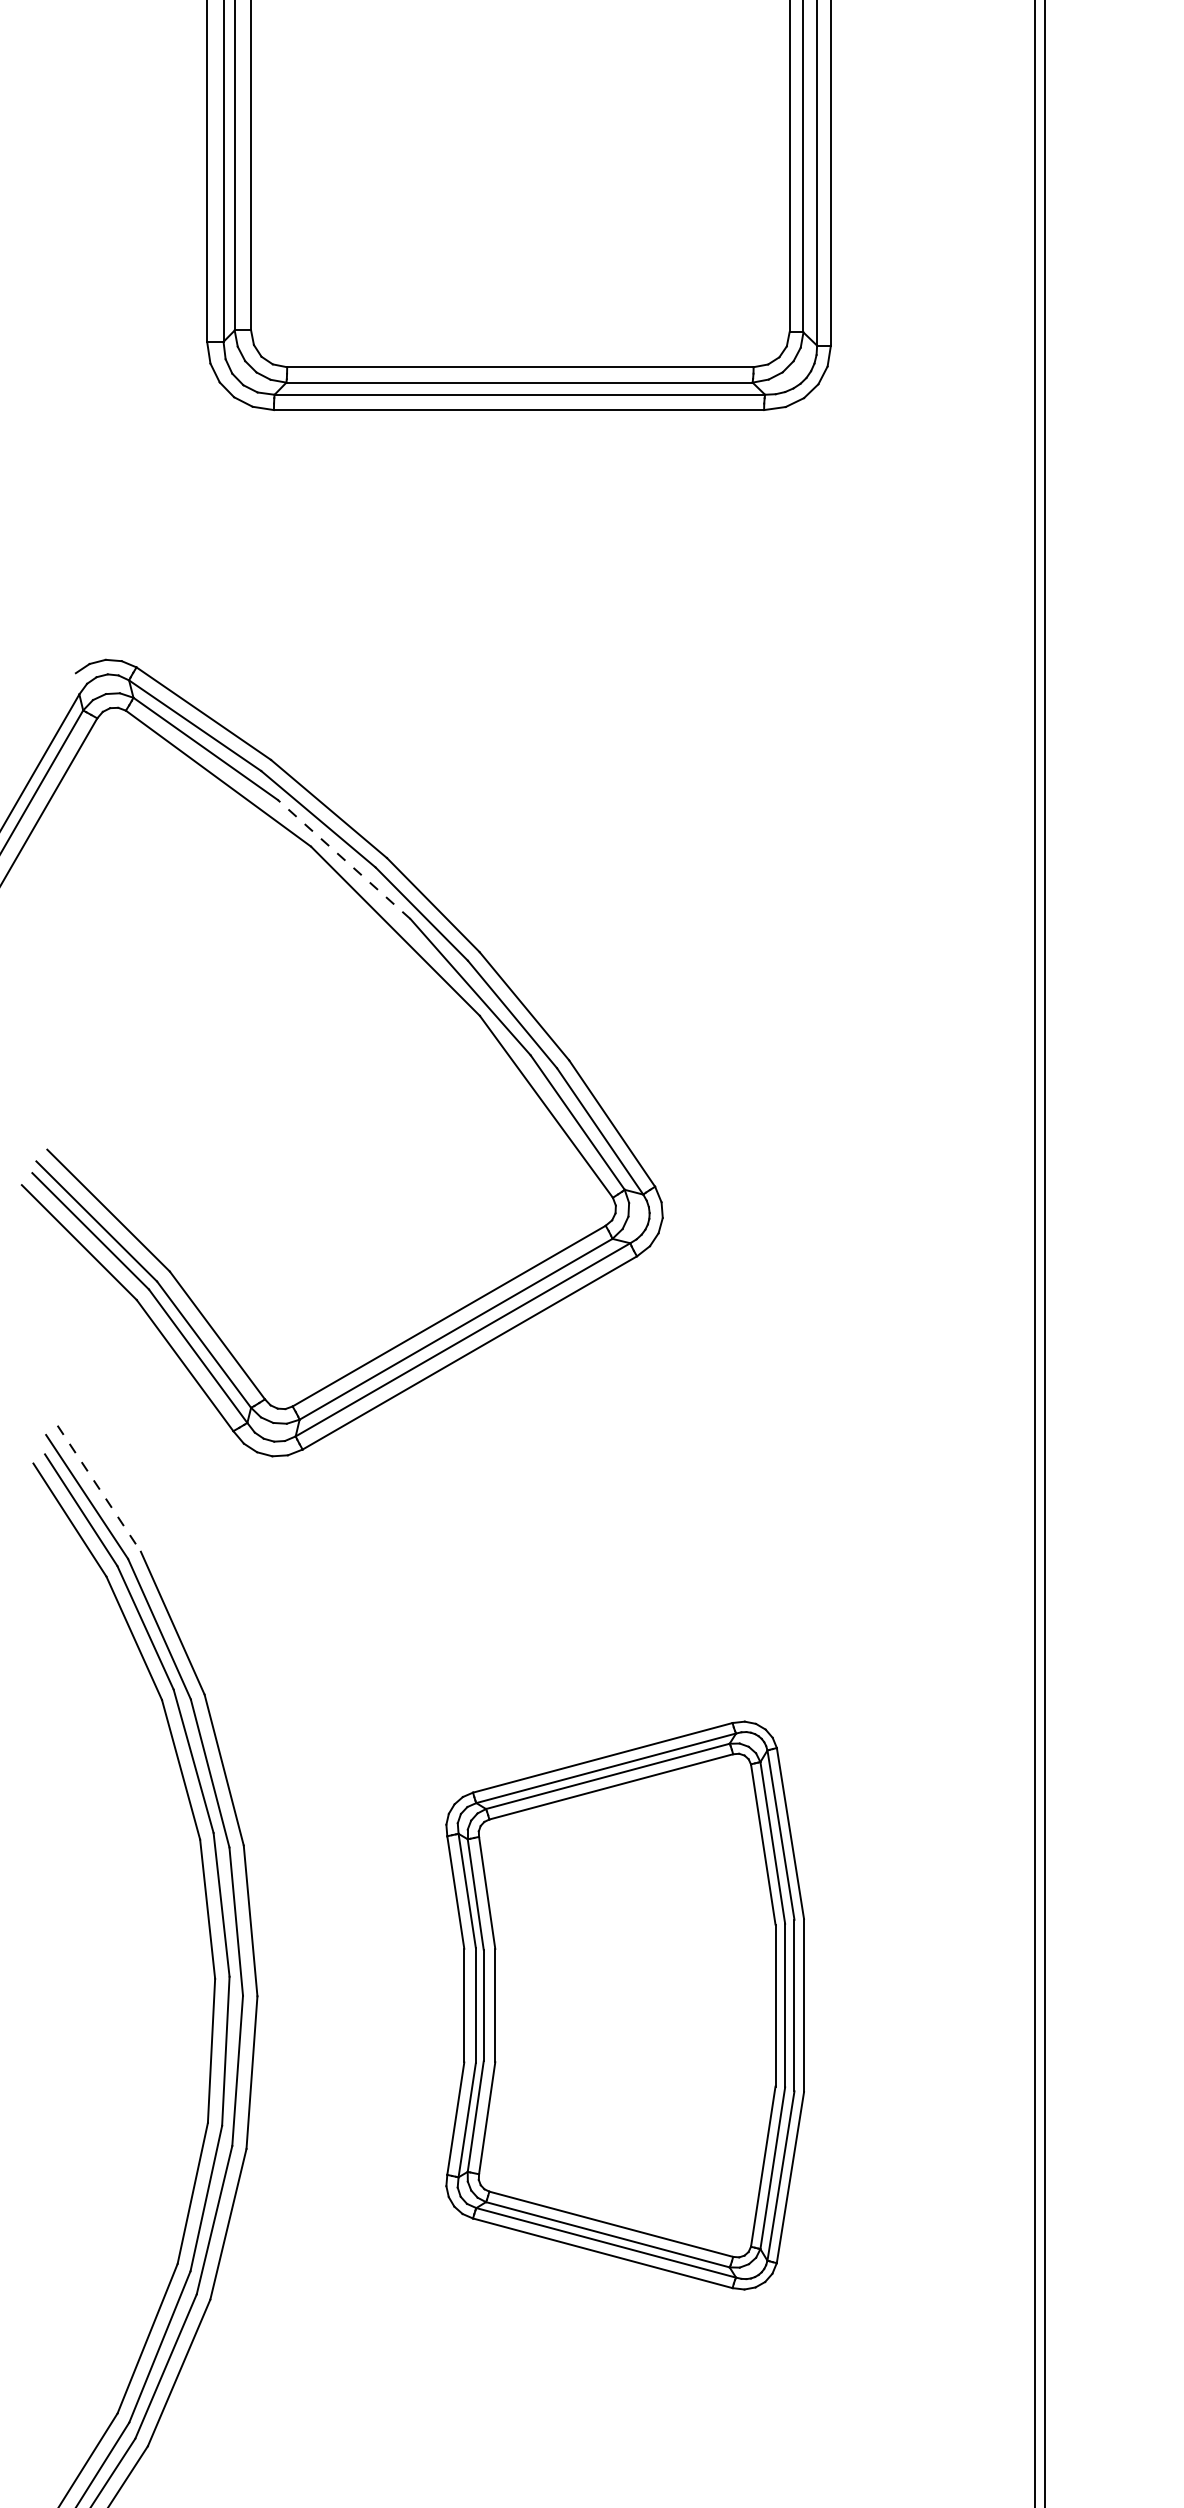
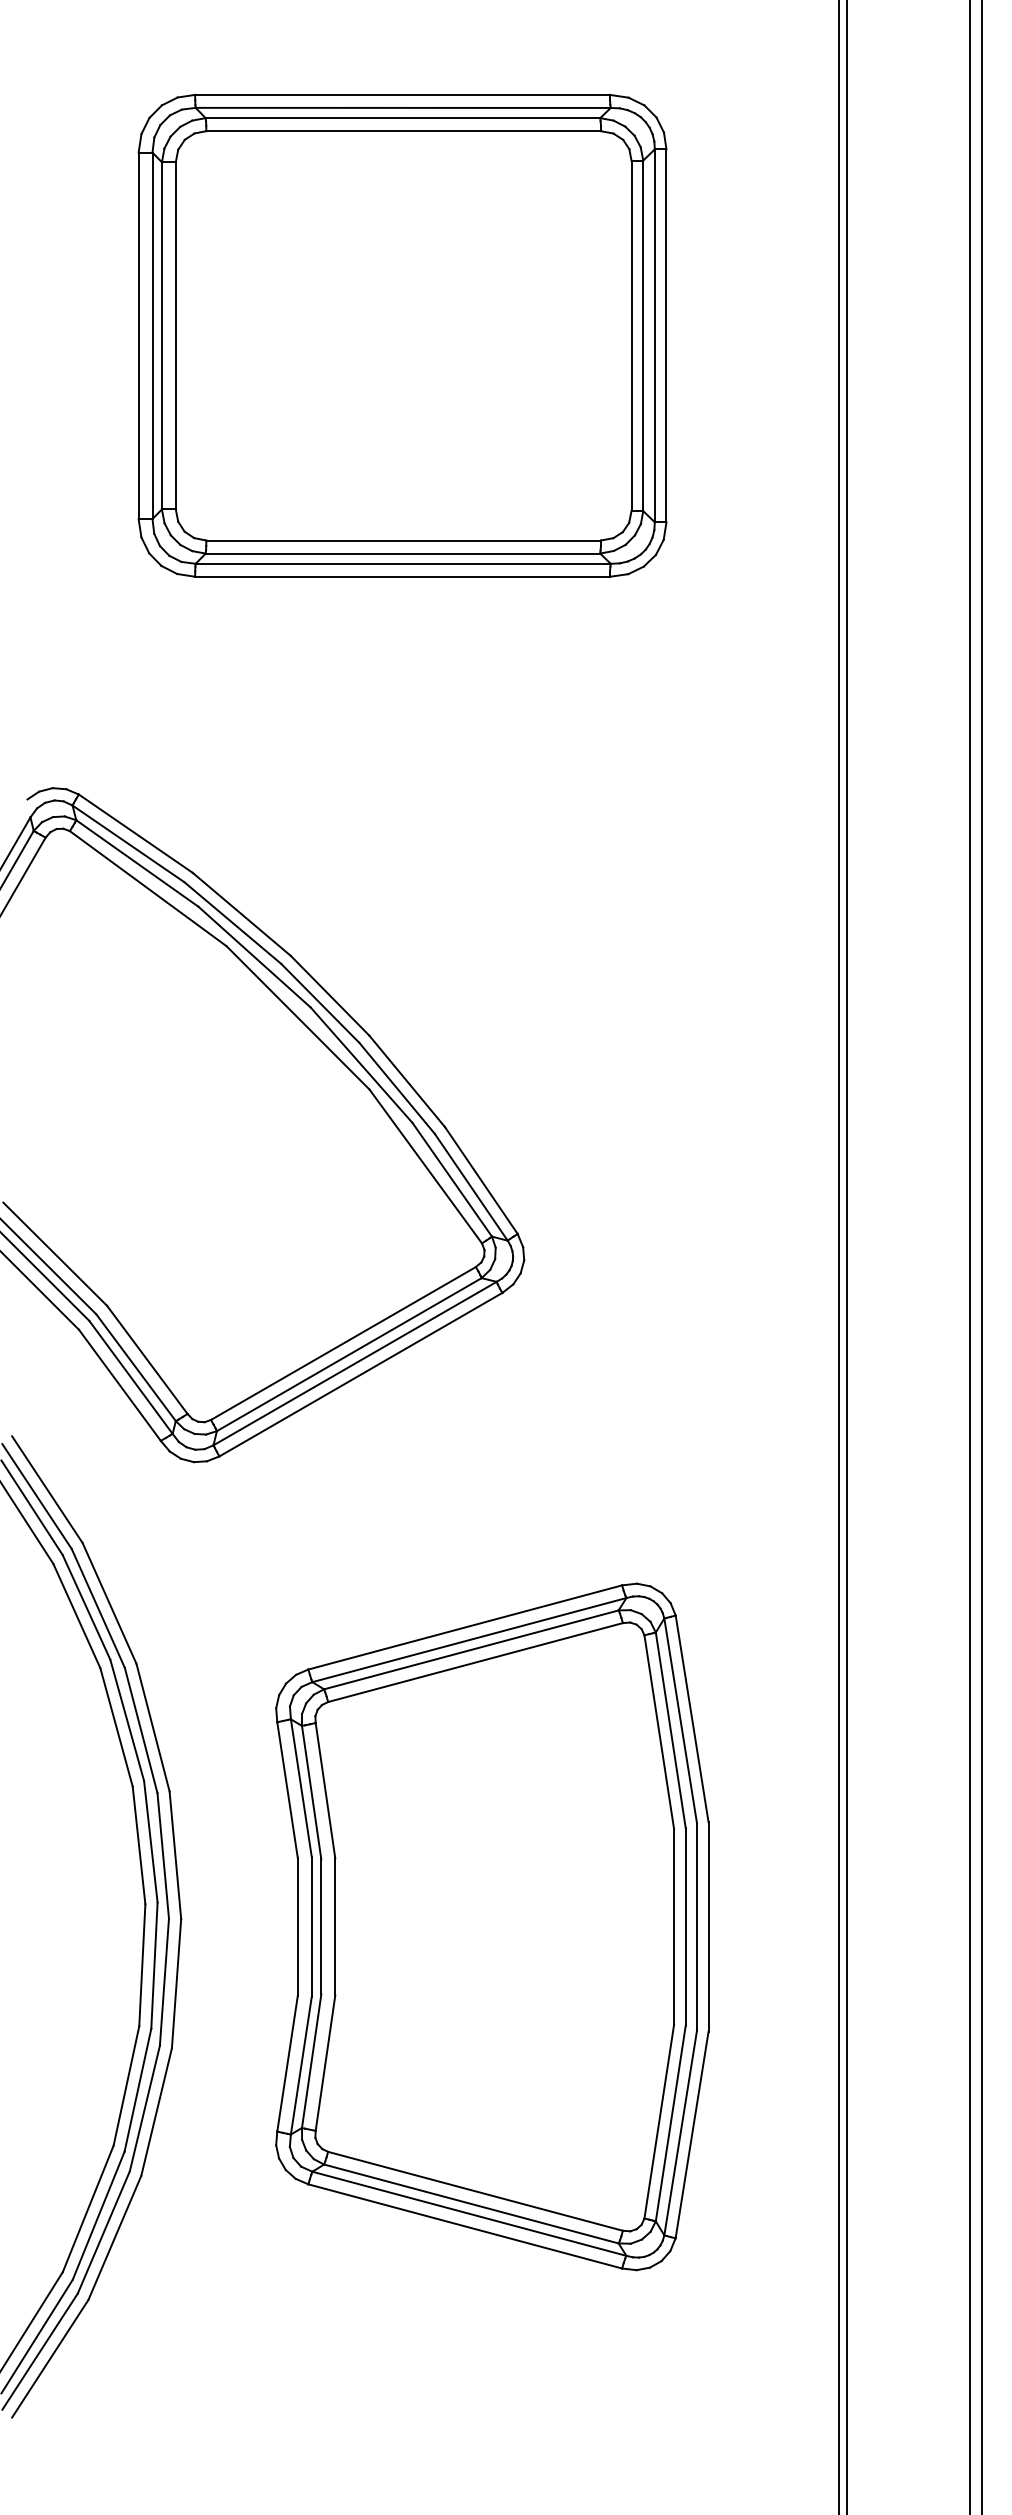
line: (344, 858) -> (254, 956), dashed -> solid
line: (99, 1488) -> (47, 1489), dashed -> solid
part: (625, 2005) -> (492, 1926), size x1.43

